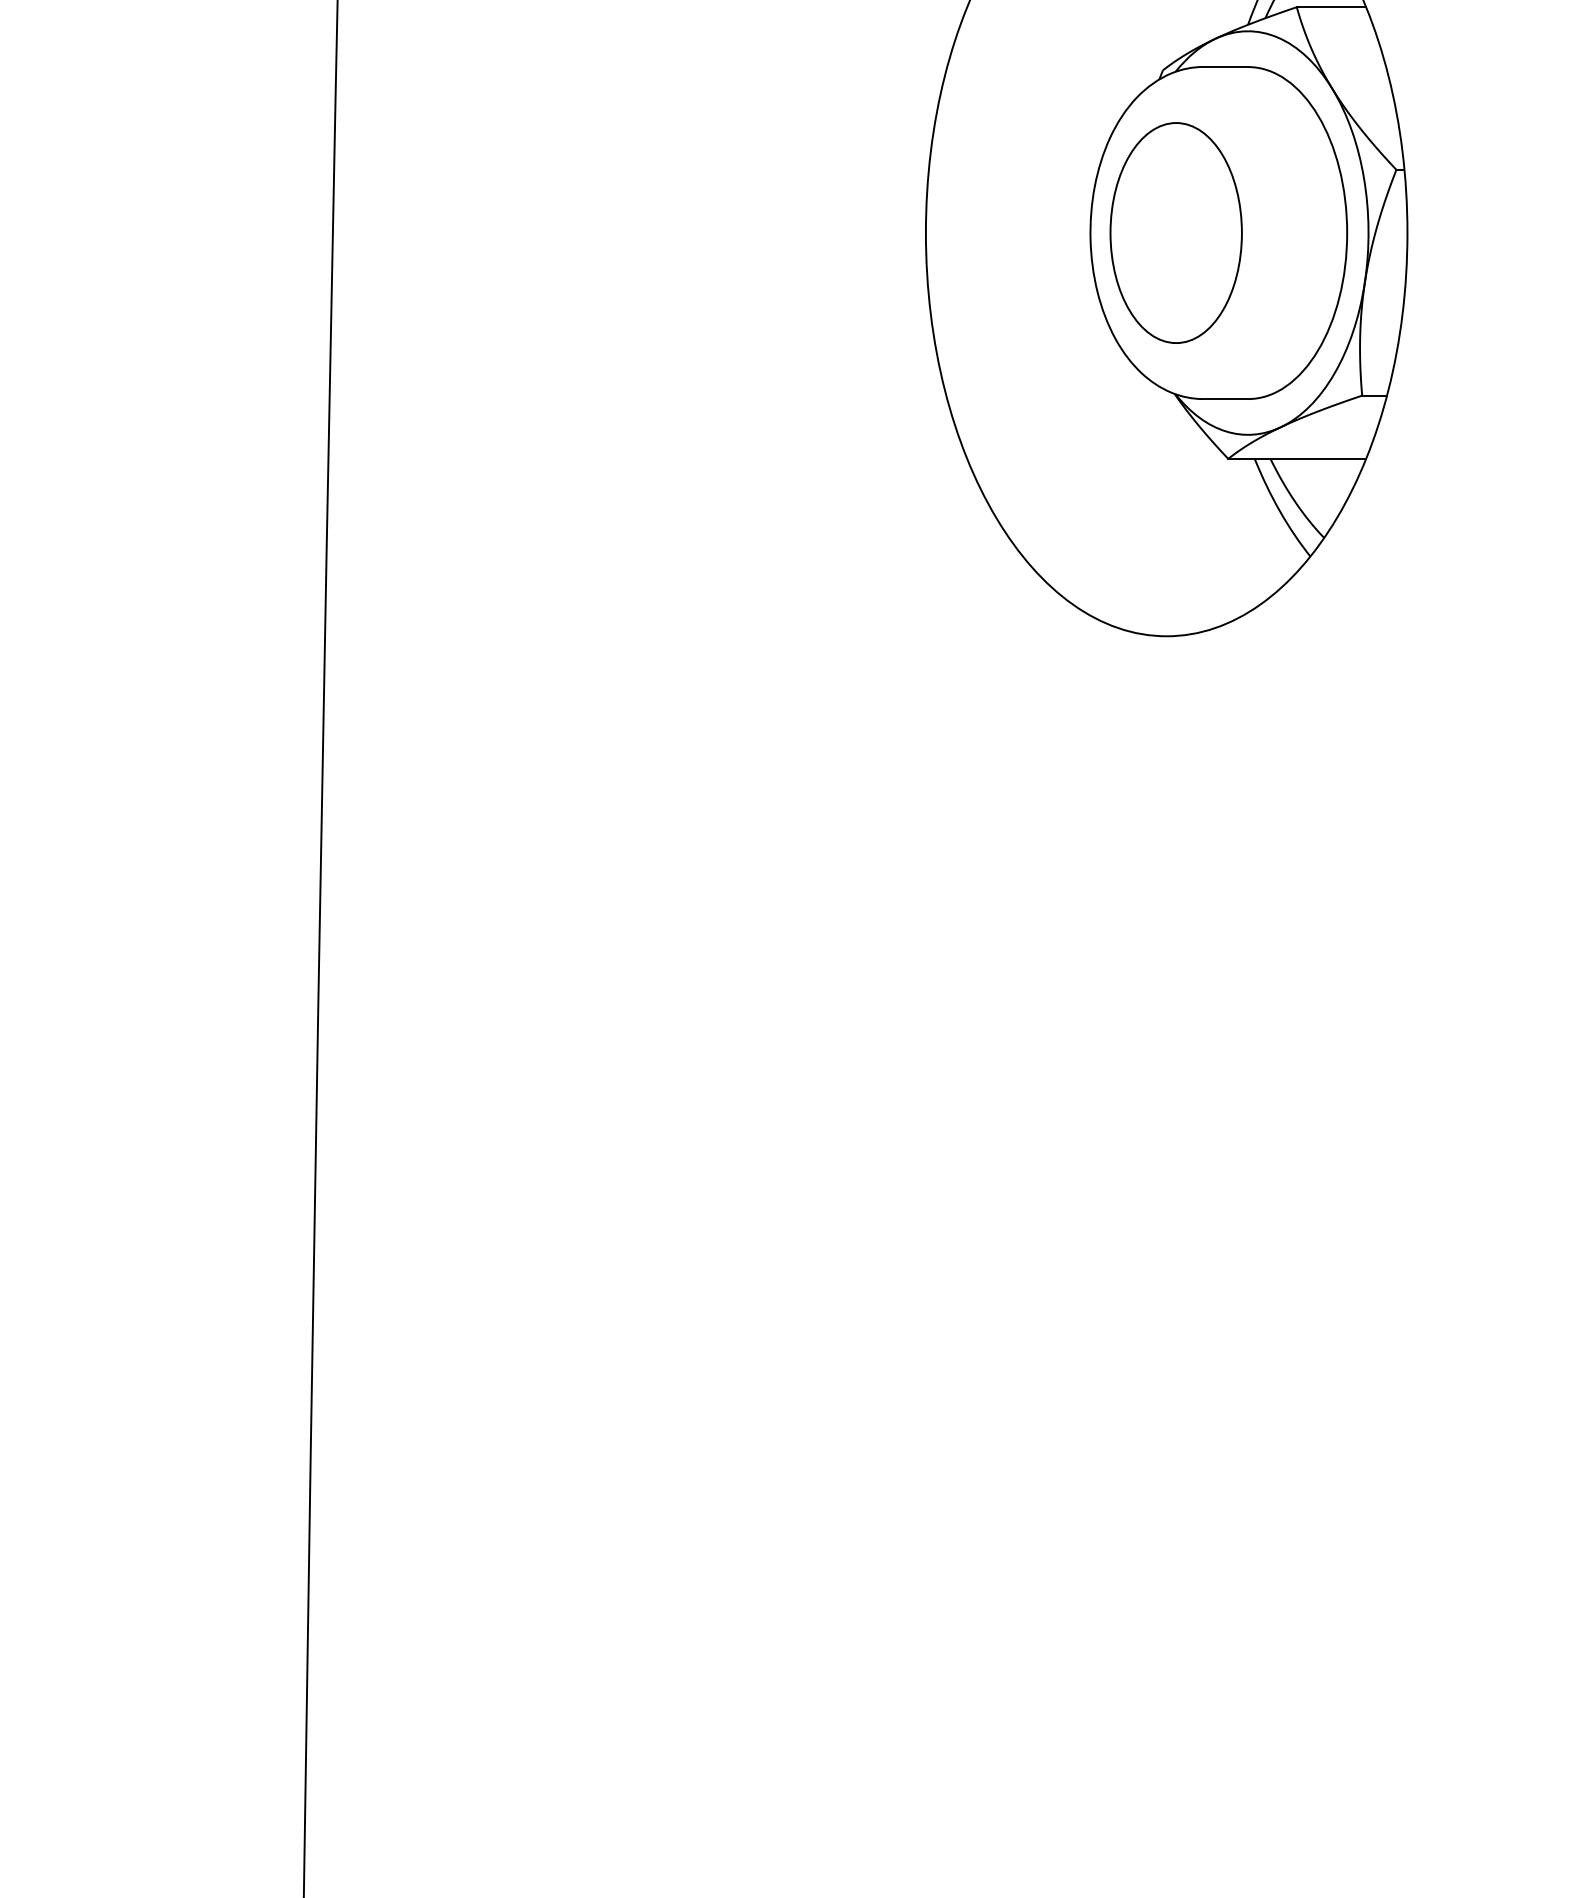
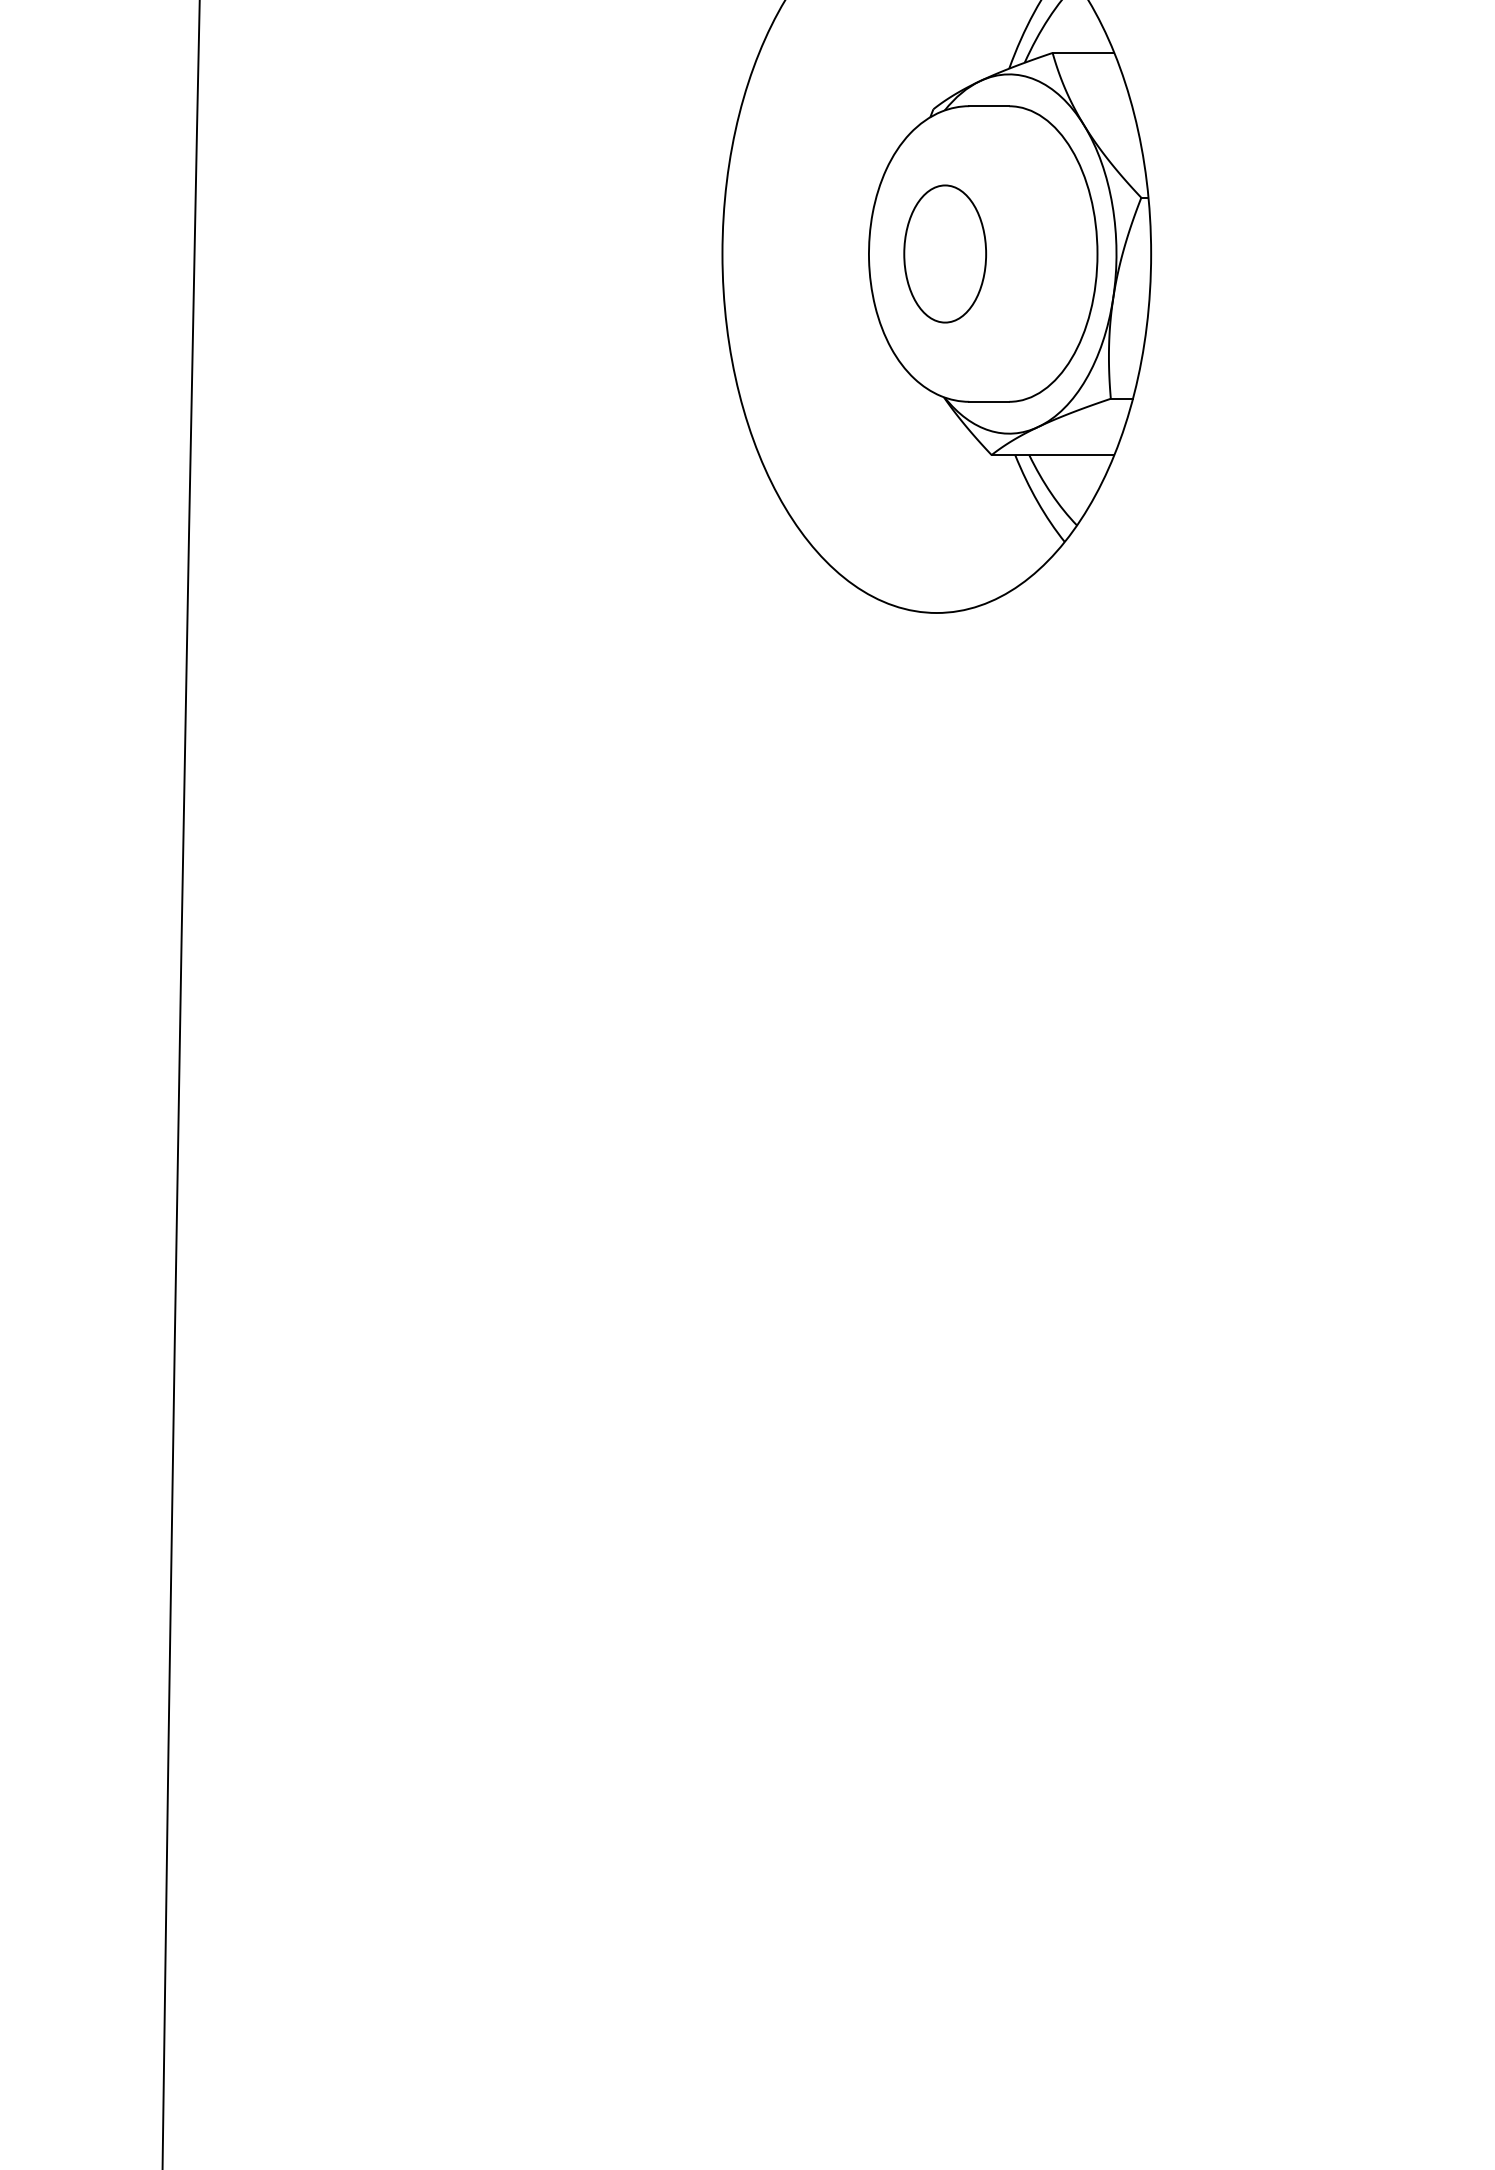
part: (1175, 232) -> (944, 253), size x0.7

